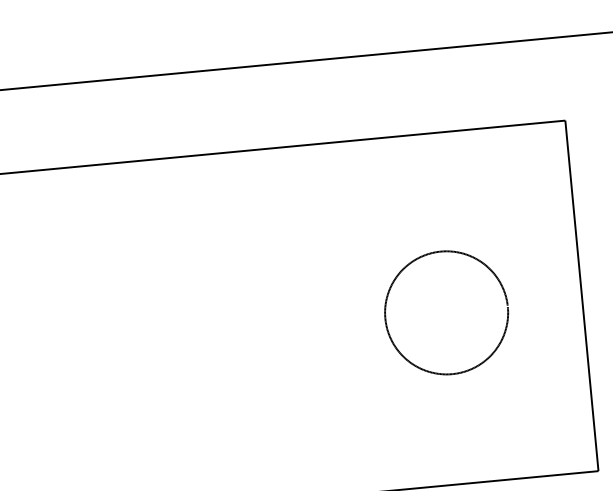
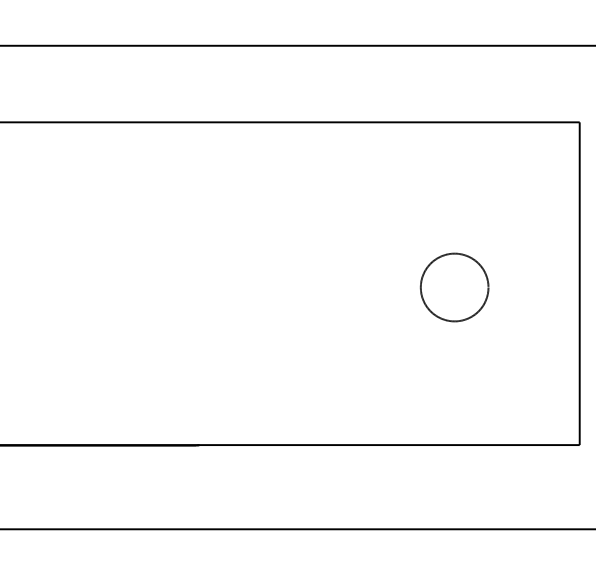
part: (446, 312) -> (454, 287), size x0.6

